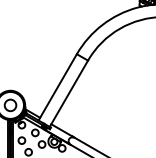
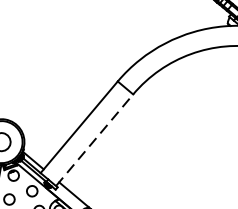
line: (69, 93) -> (95, 139), solid -> dashed

